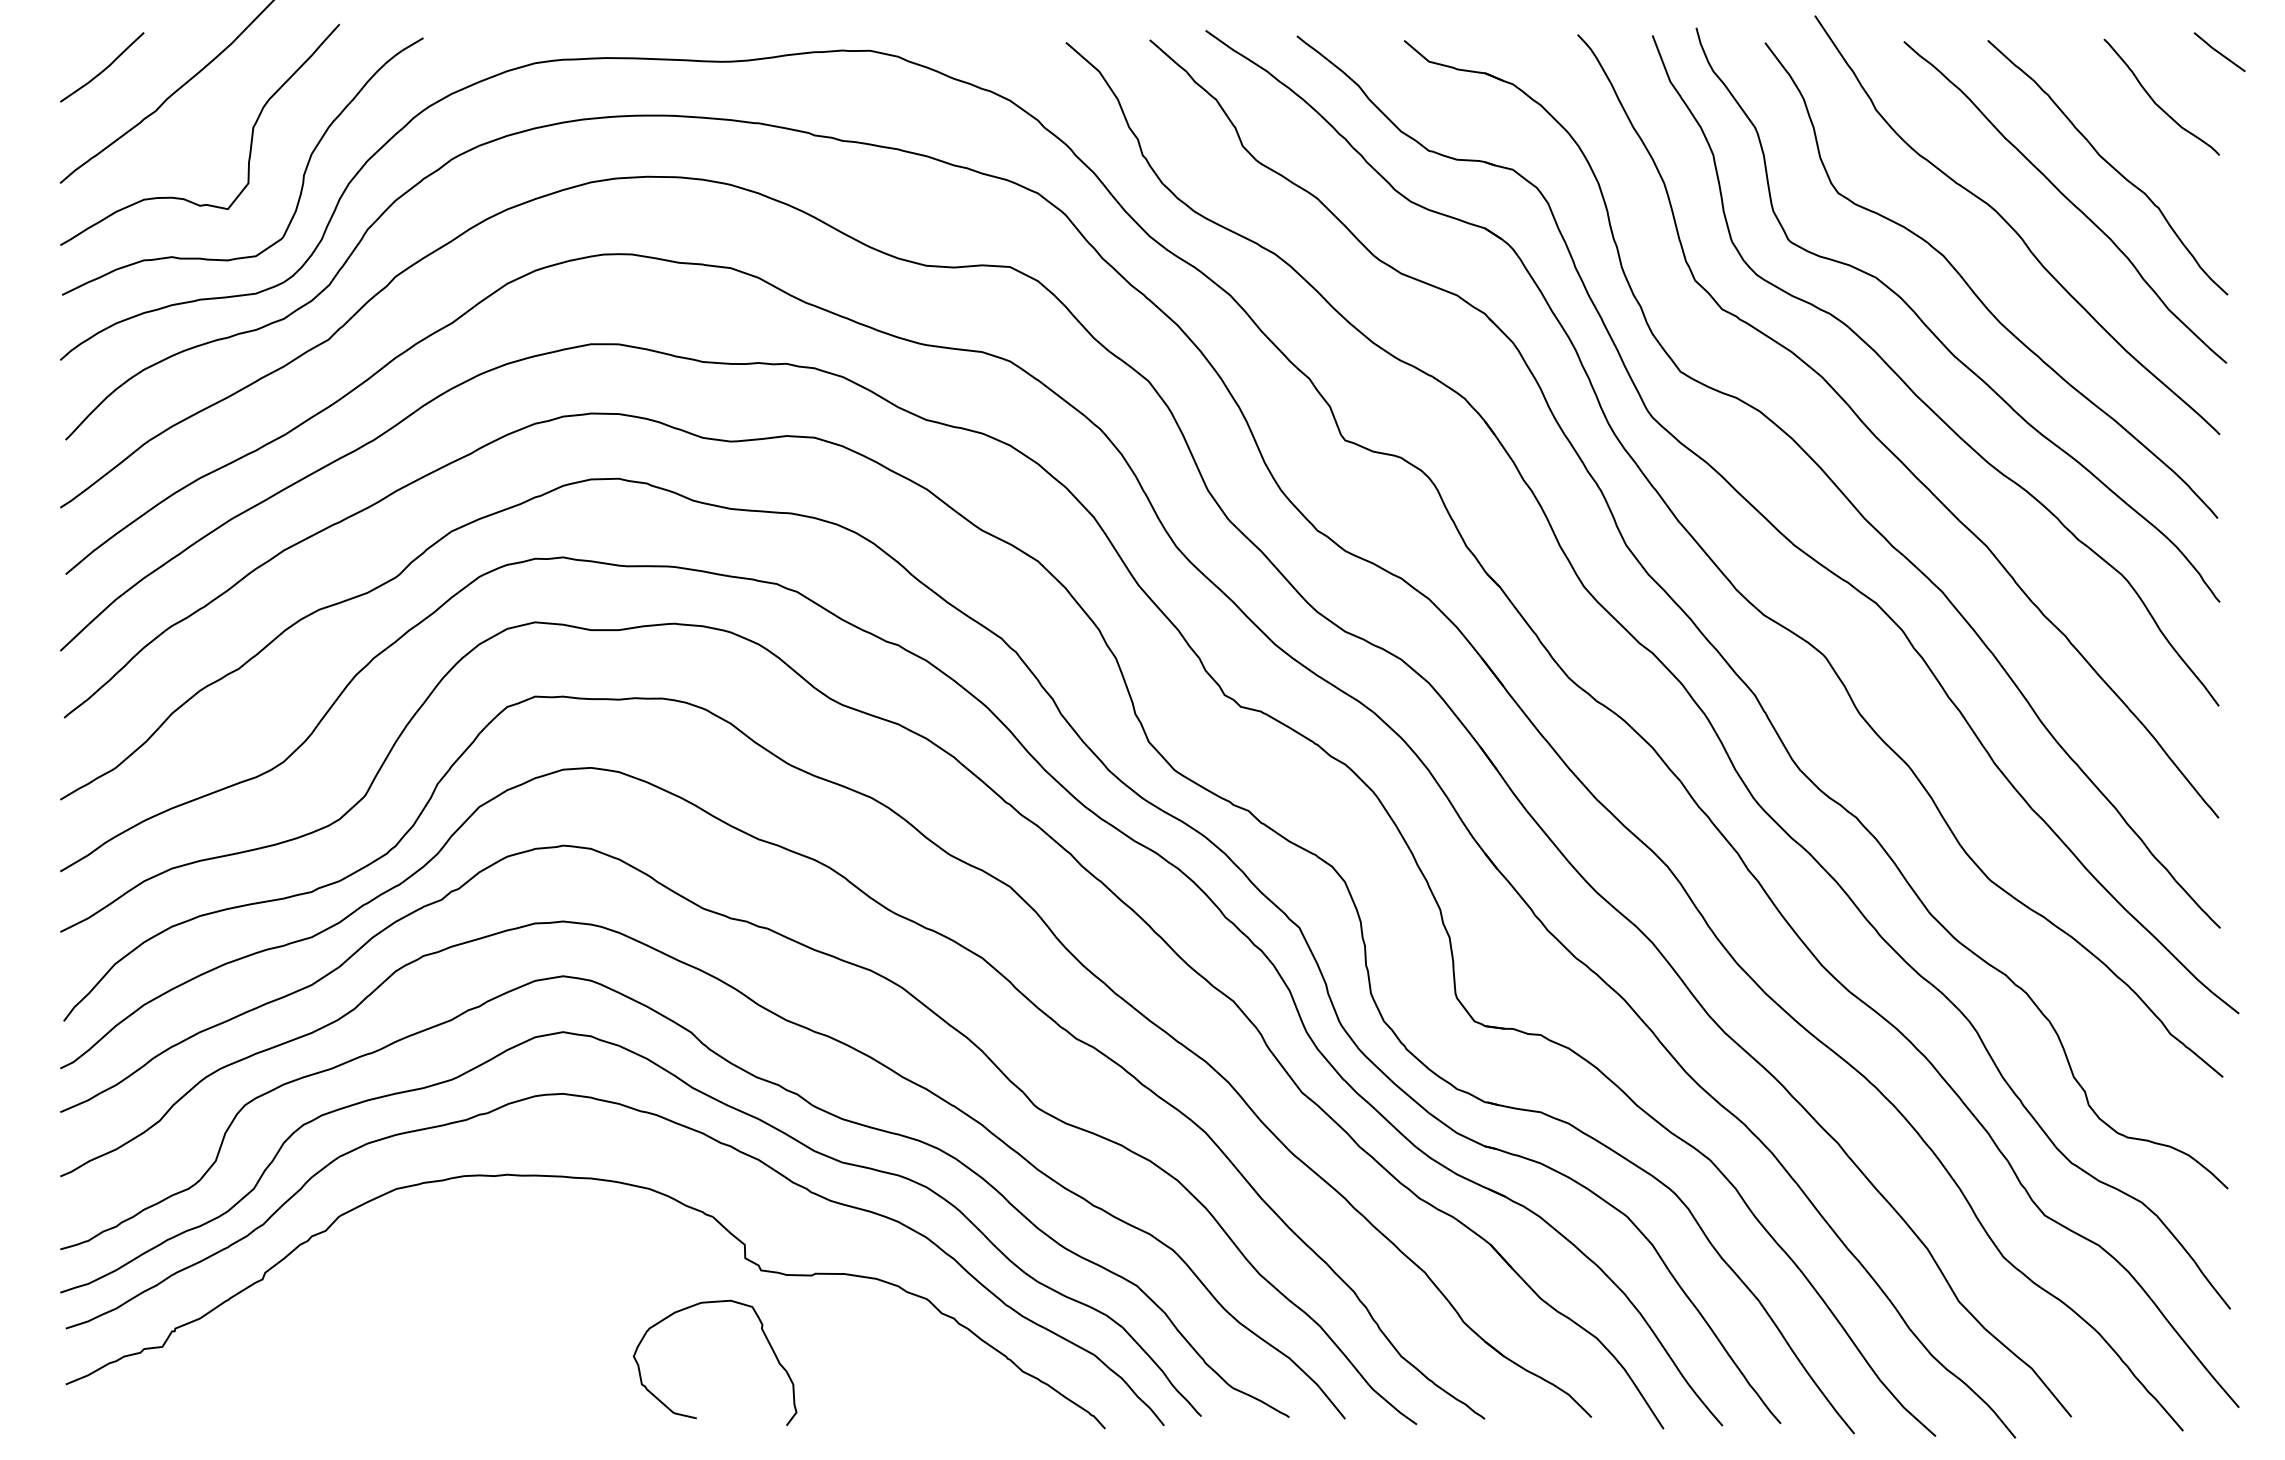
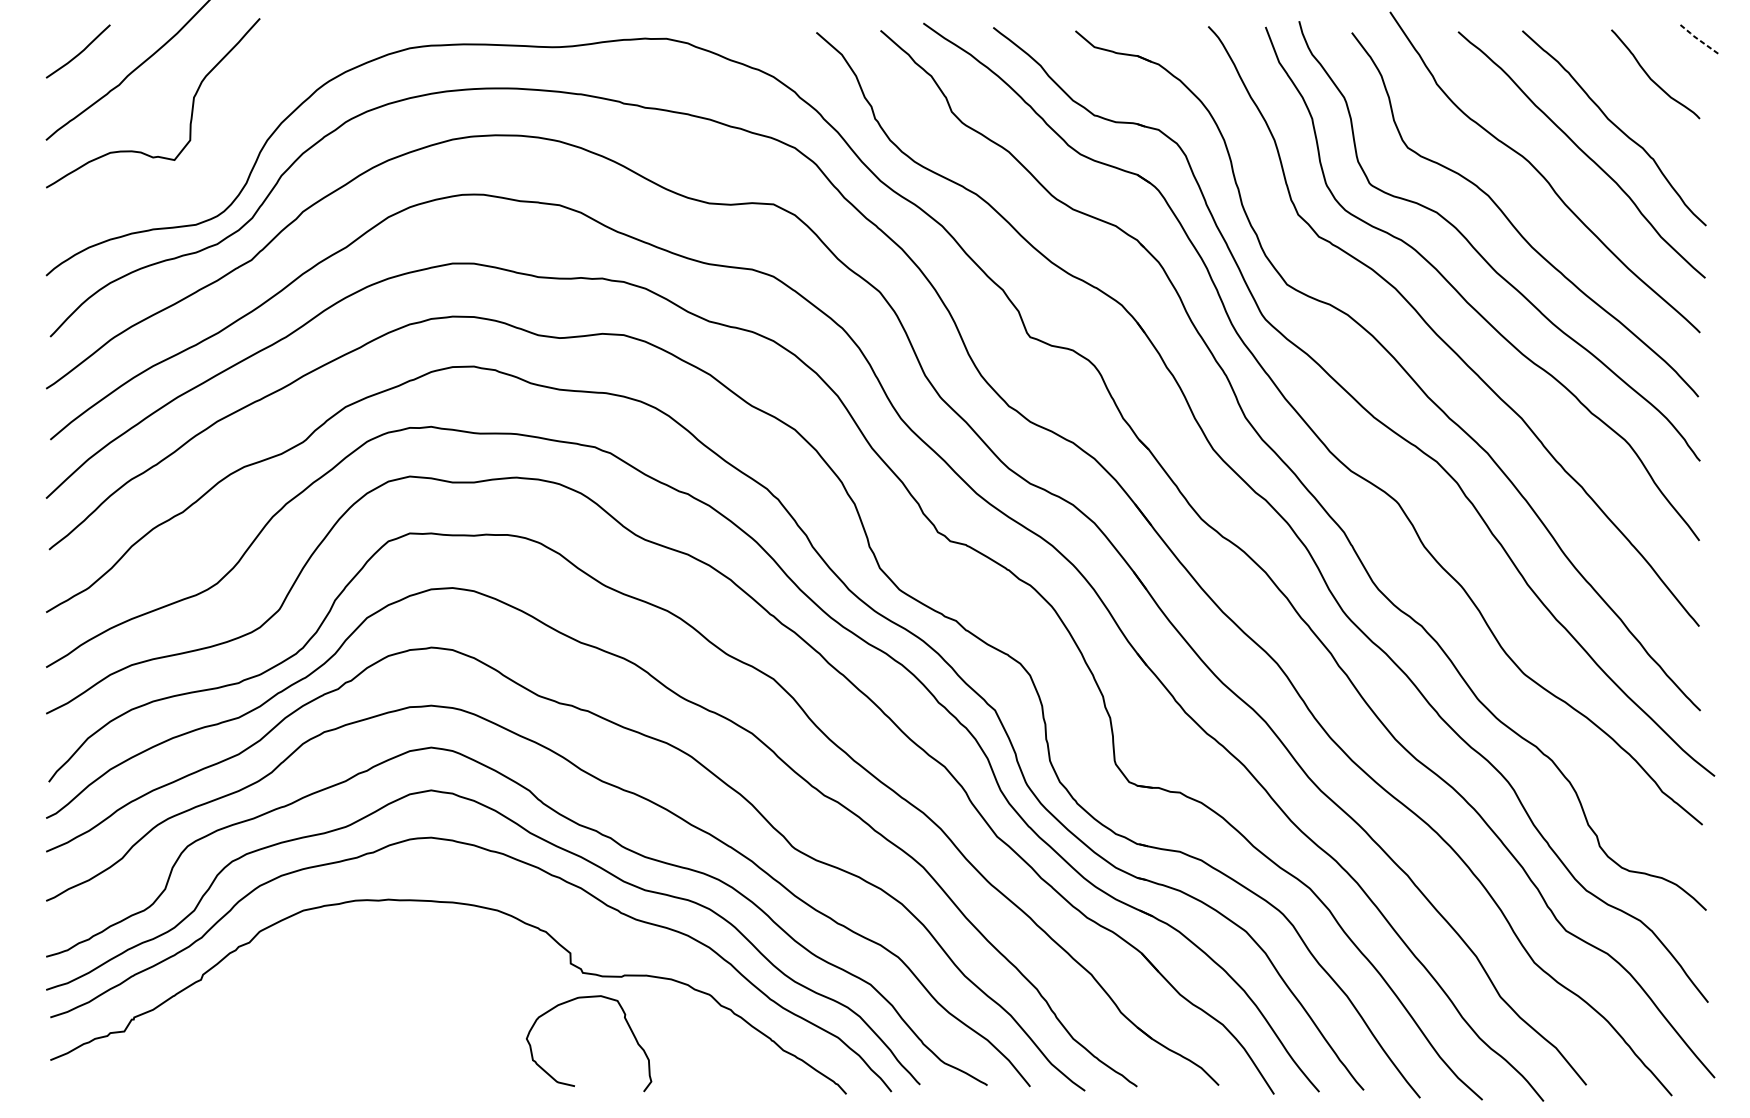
line: (2217, 51) -> (1698, 39), solid -> dashed
curve: (302, 176) -> (231, 135), removed
curve: (764, 1336) -> (626, 1023), moved

